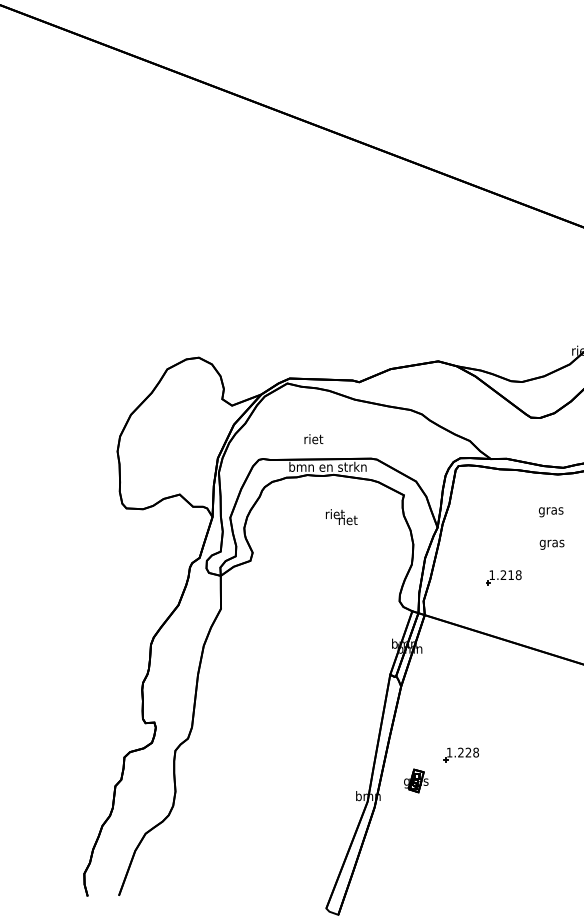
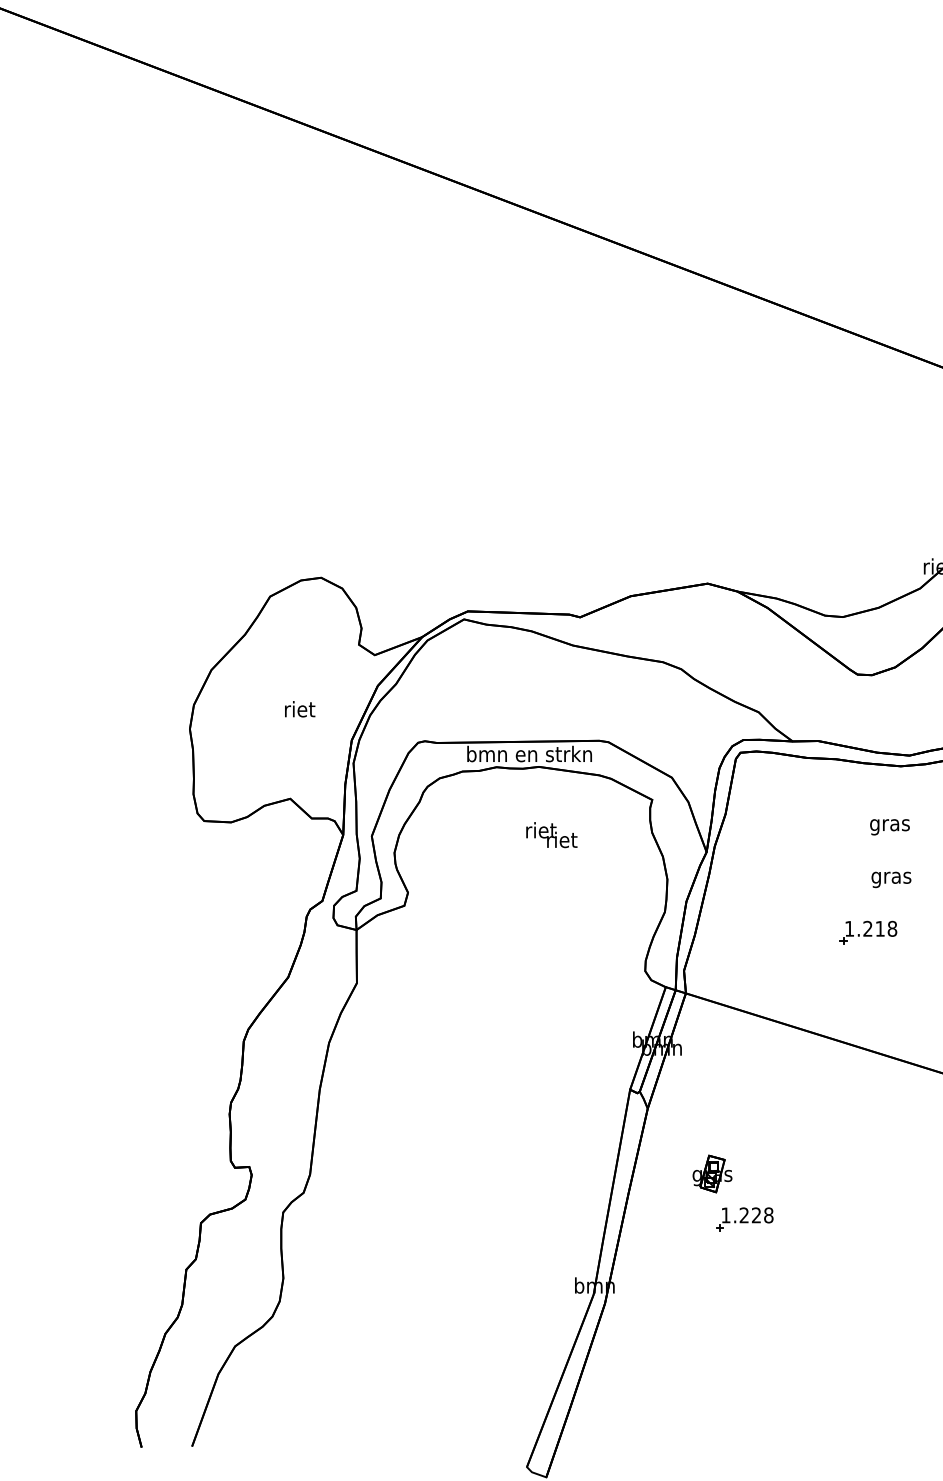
text: (313, 439) -> (299, 709), moved
part: (503, 577) -> (867, 932), moved
part: (416, 780) -> (712, 1173), moved

